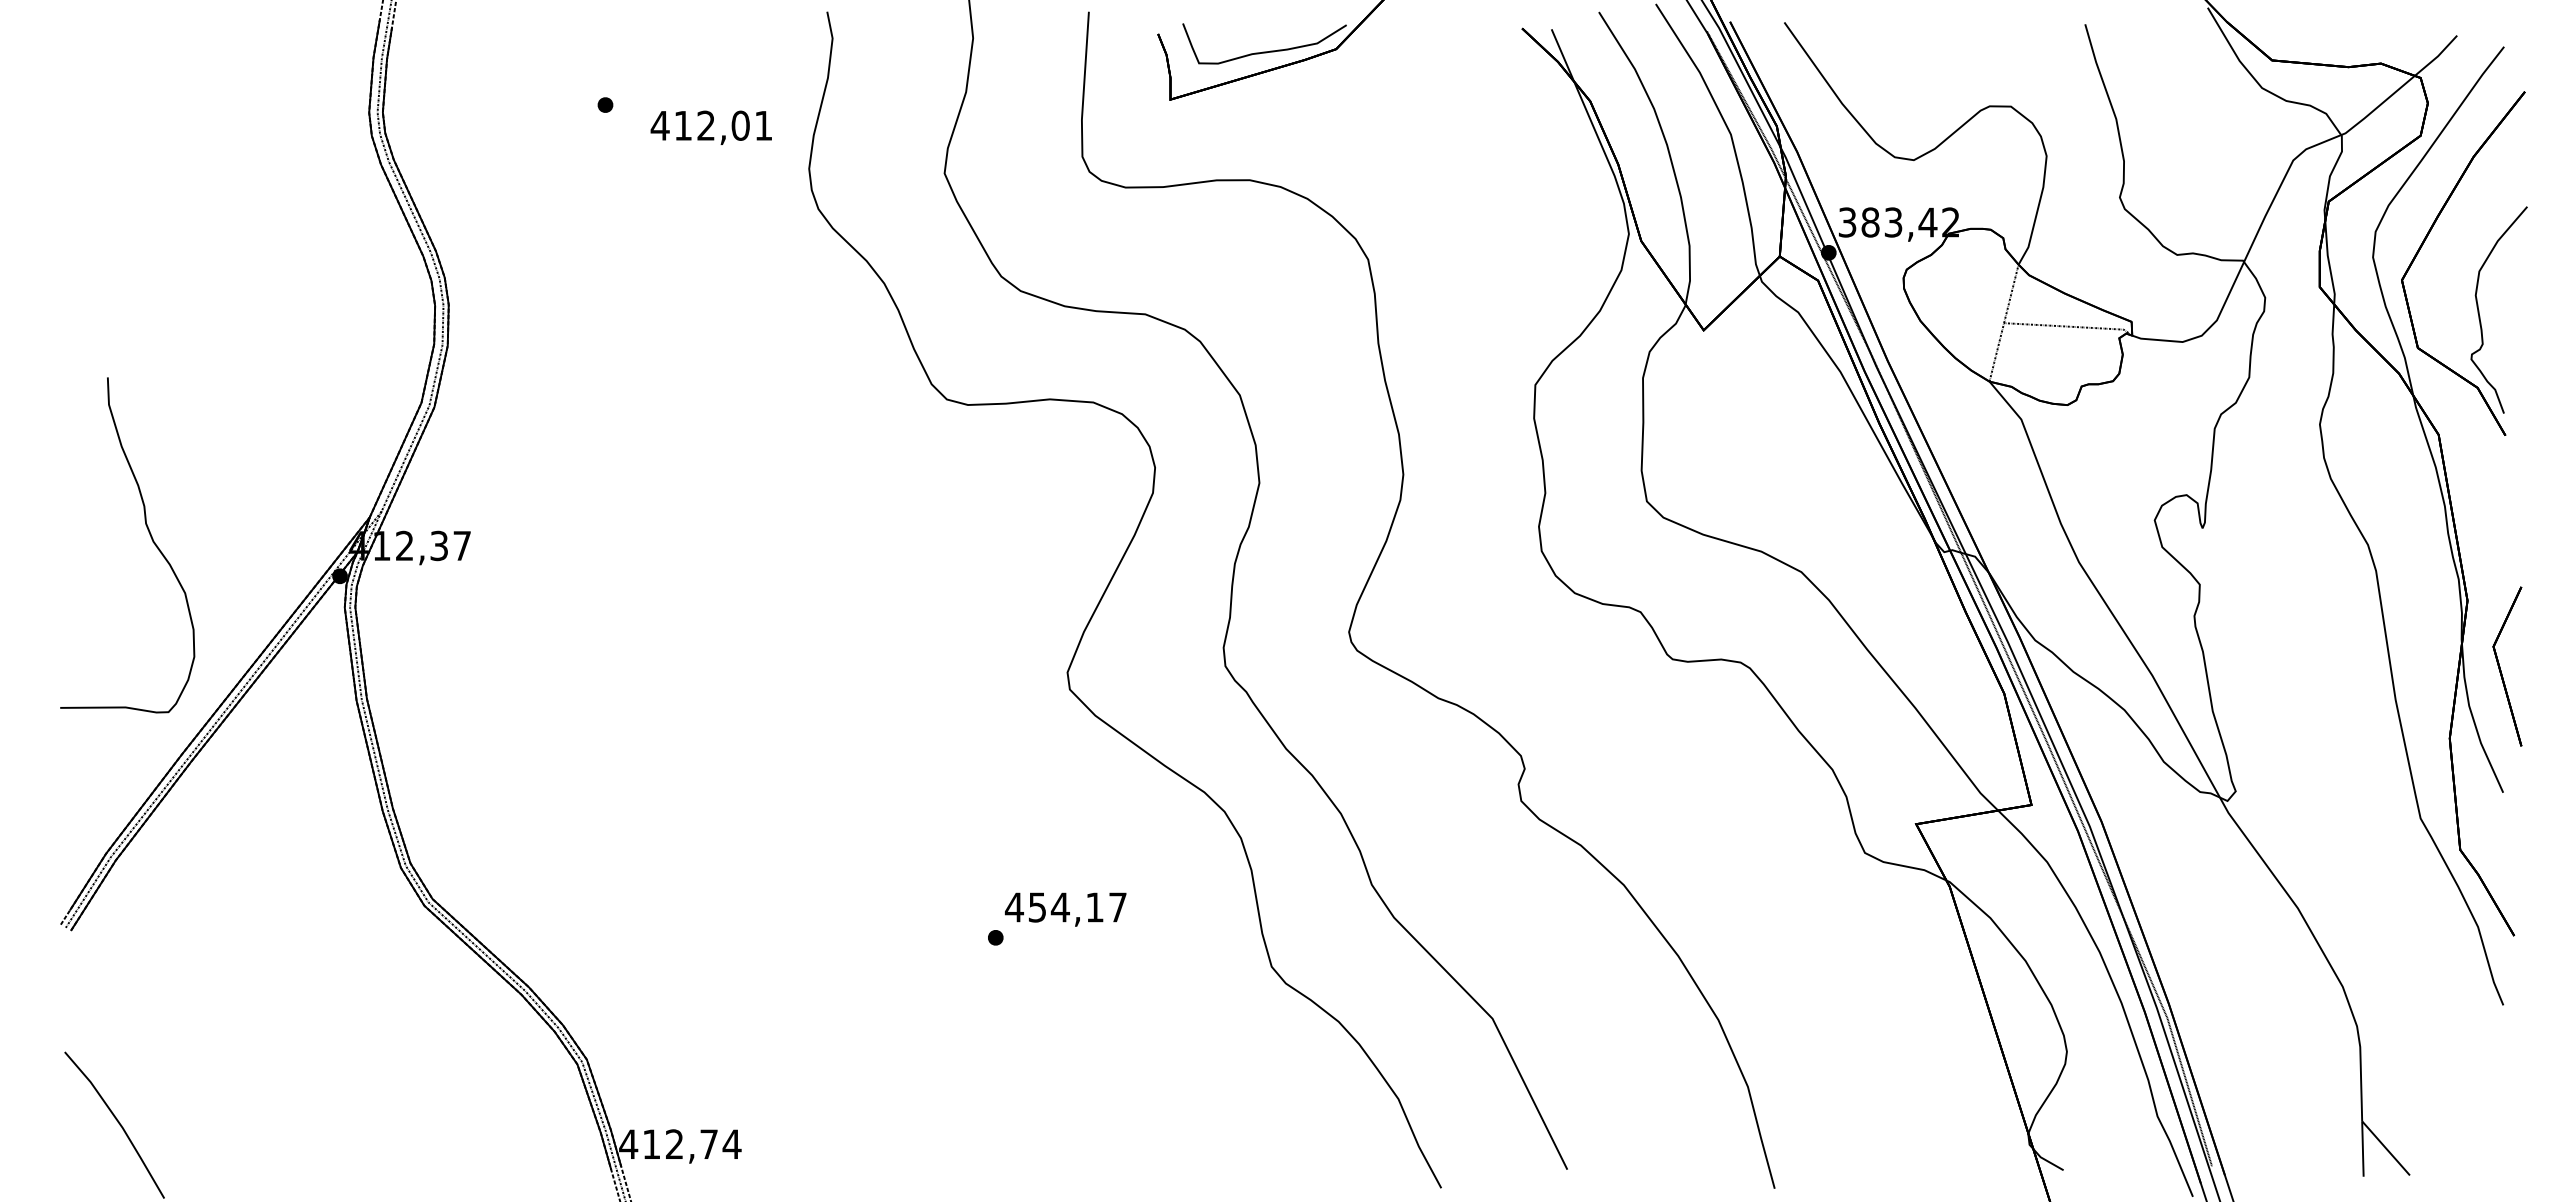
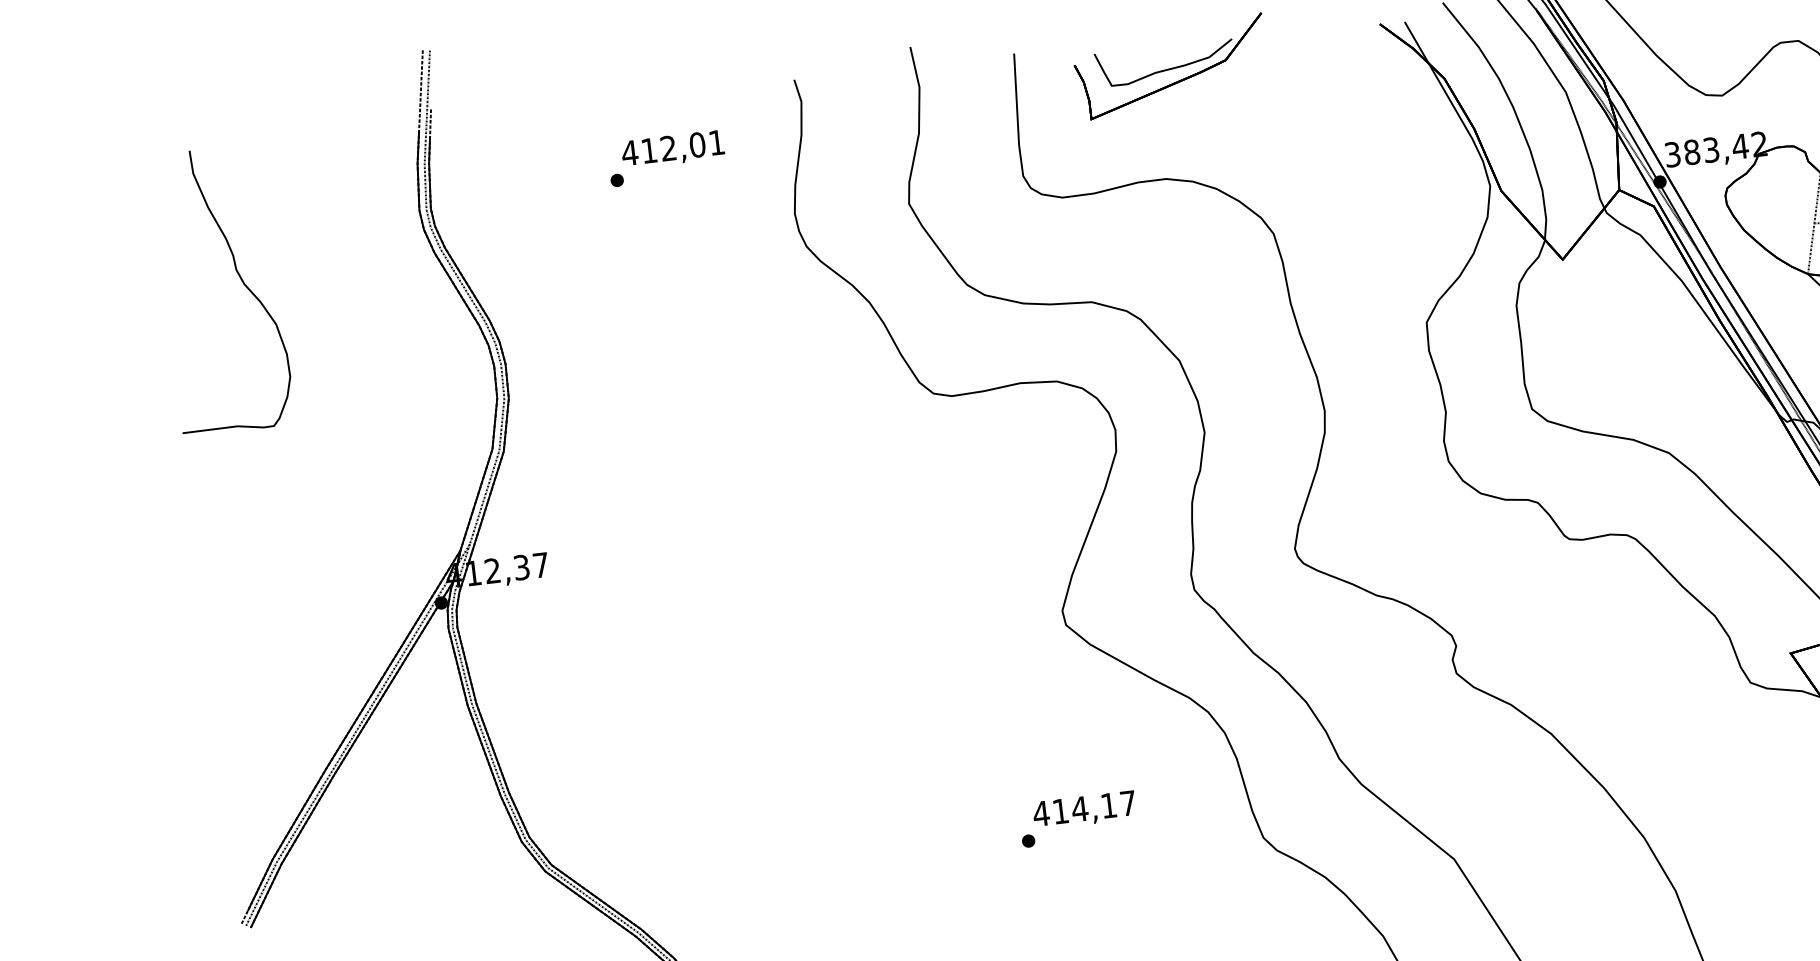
text: (710, 127) -> (672, 149), moved
curve: (150, 537) -> (241, 281), moved
text: (1036, 907) -> (1059, 811), 454,17 -> 414,17

